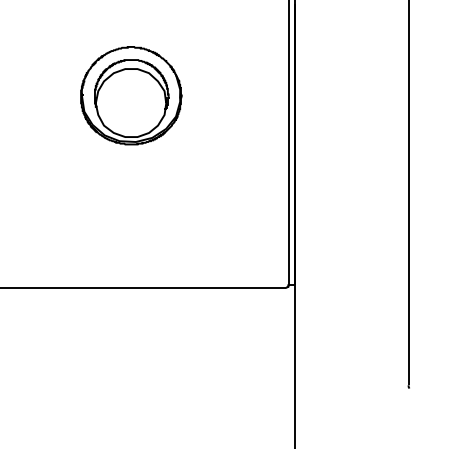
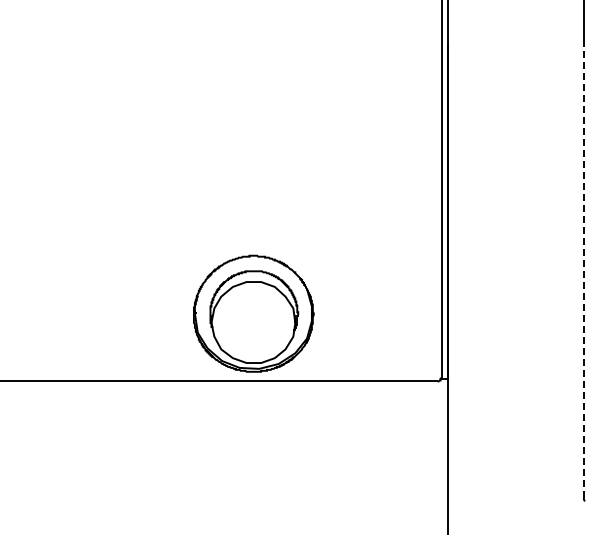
part: (131, 95) -> (253, 313), moved
line: (408, 194) -> (583, 270), solid -> dashed

